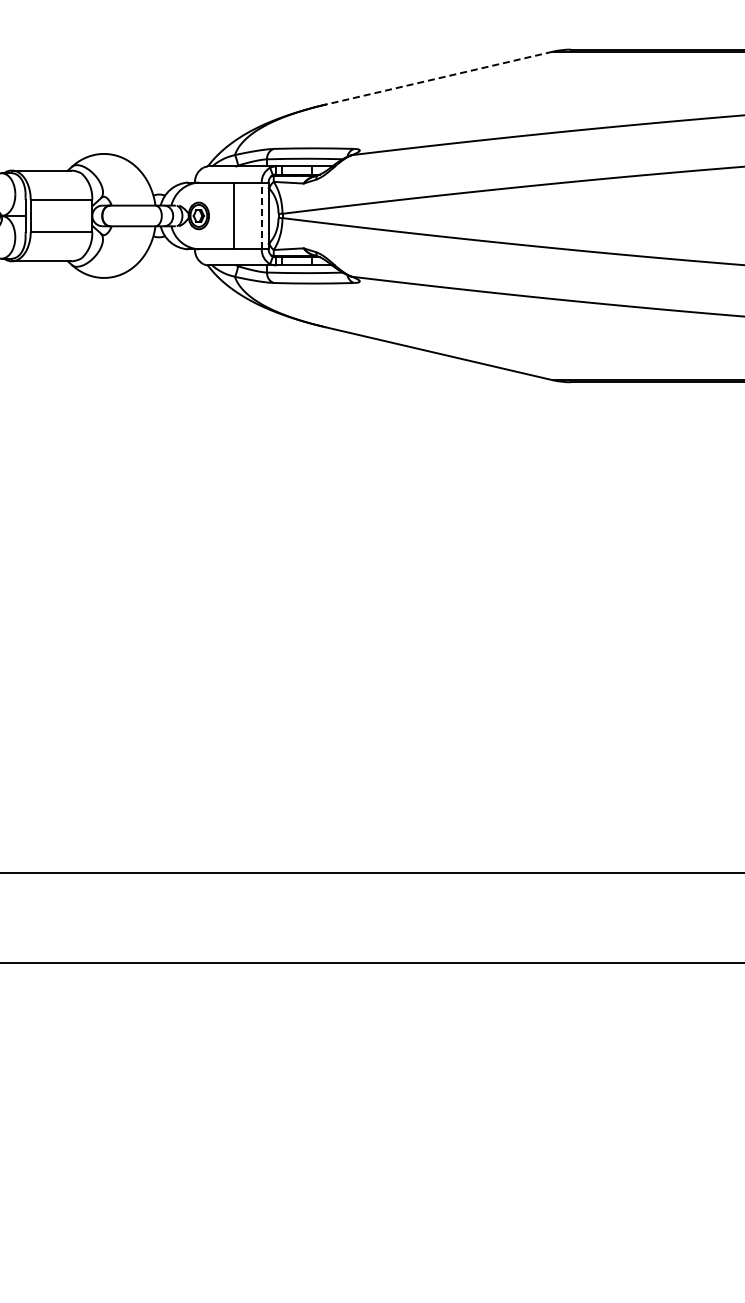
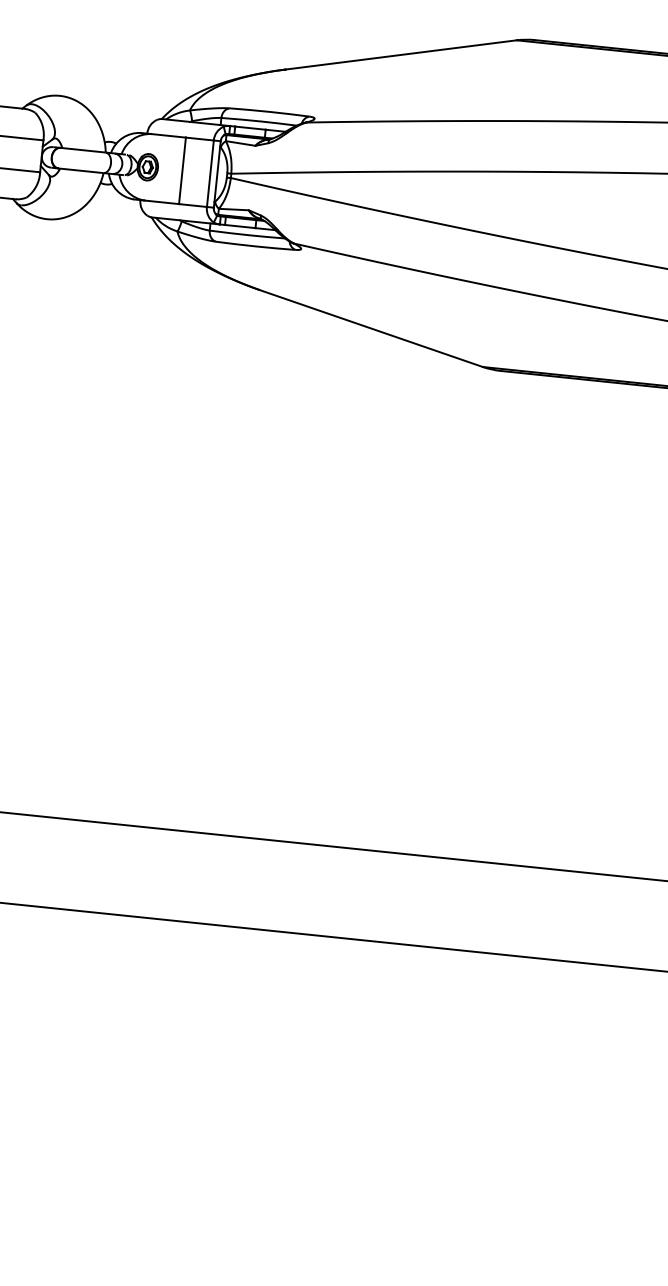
line: (438, 78) -> (400, 55), dashed -> solid
line: (261, 215) -> (210, 173), dashed -> solid

